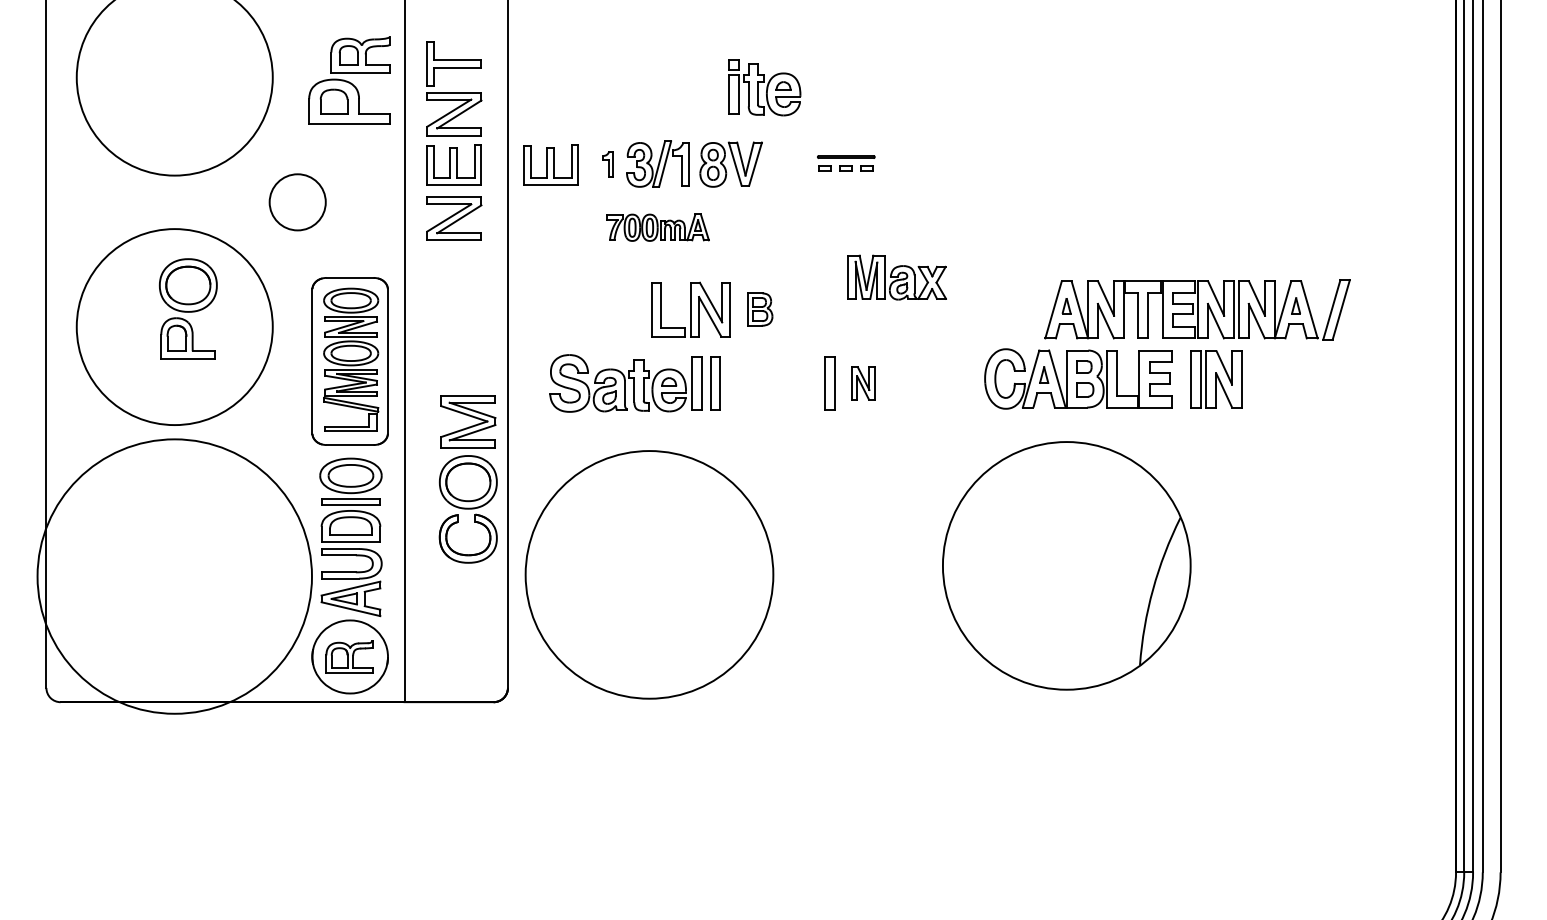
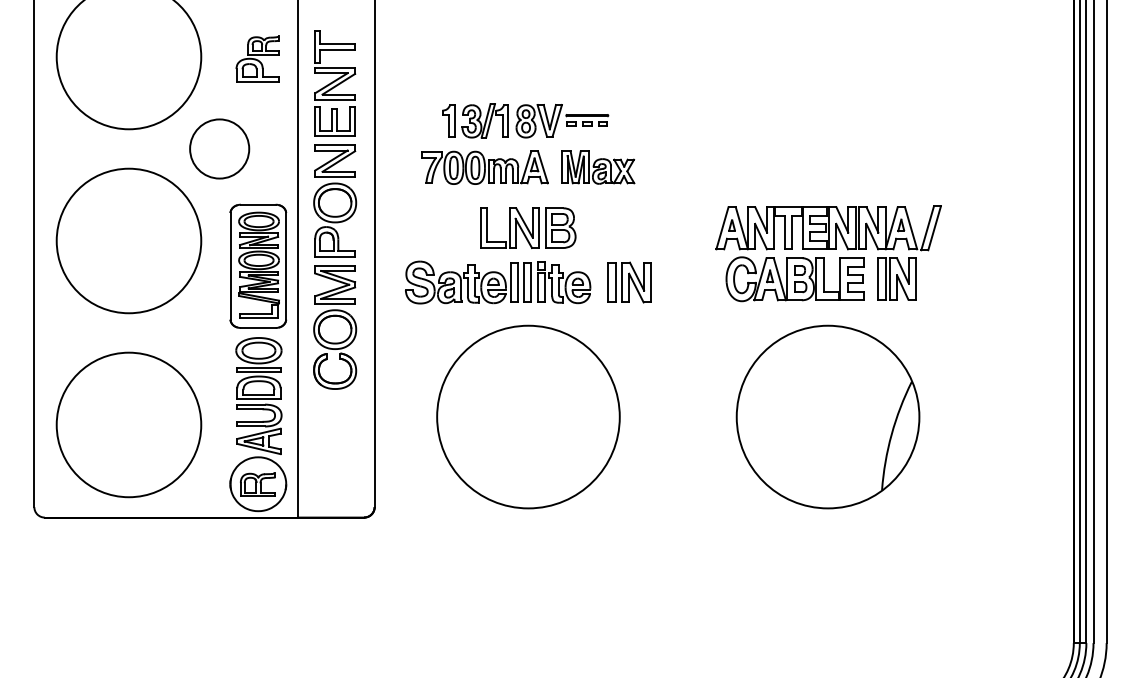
part: (348, 80) -> (257, 59), size x0.71
part: (764, 87) -> (563, 282), moved
part: (846, 163) -> (587, 120), moved
part: (550, 164) -> (406, 121), removed
part: (607, 164) -> (448, 121), size x1.67
circle: (297, 202) -> (219, 149), size x1.43
part: (657, 227) -> (484, 167), size x1.67
part: (896, 277) -> (597, 167), moved
part: (187, 308) -> (334, 219), moved
part: (760, 309) -> (560, 228), size x1.67
part: (1197, 309) -> (828, 228), moved
part: (863, 383) -> (636, 282), size x1.67
part: (467, 479) -> (334, 327), moved
part: (1066, 565) -> (827, 416), moved
circle: (649, 574) -> (528, 416), moved
circle: (174, 576) -> (128, 424), size x0.71

